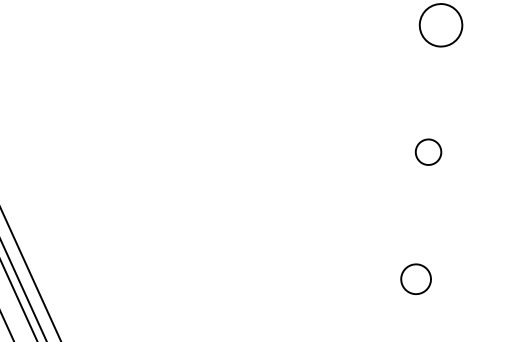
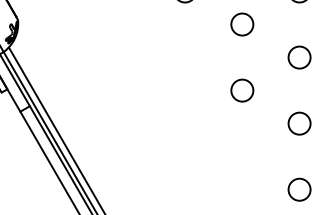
circle: (325, 77) -> (242, 90), added
circle: (428, 152) -> (299, 123), size x1.67
circle: (416, 278) -> (299, 189), size x1.43

